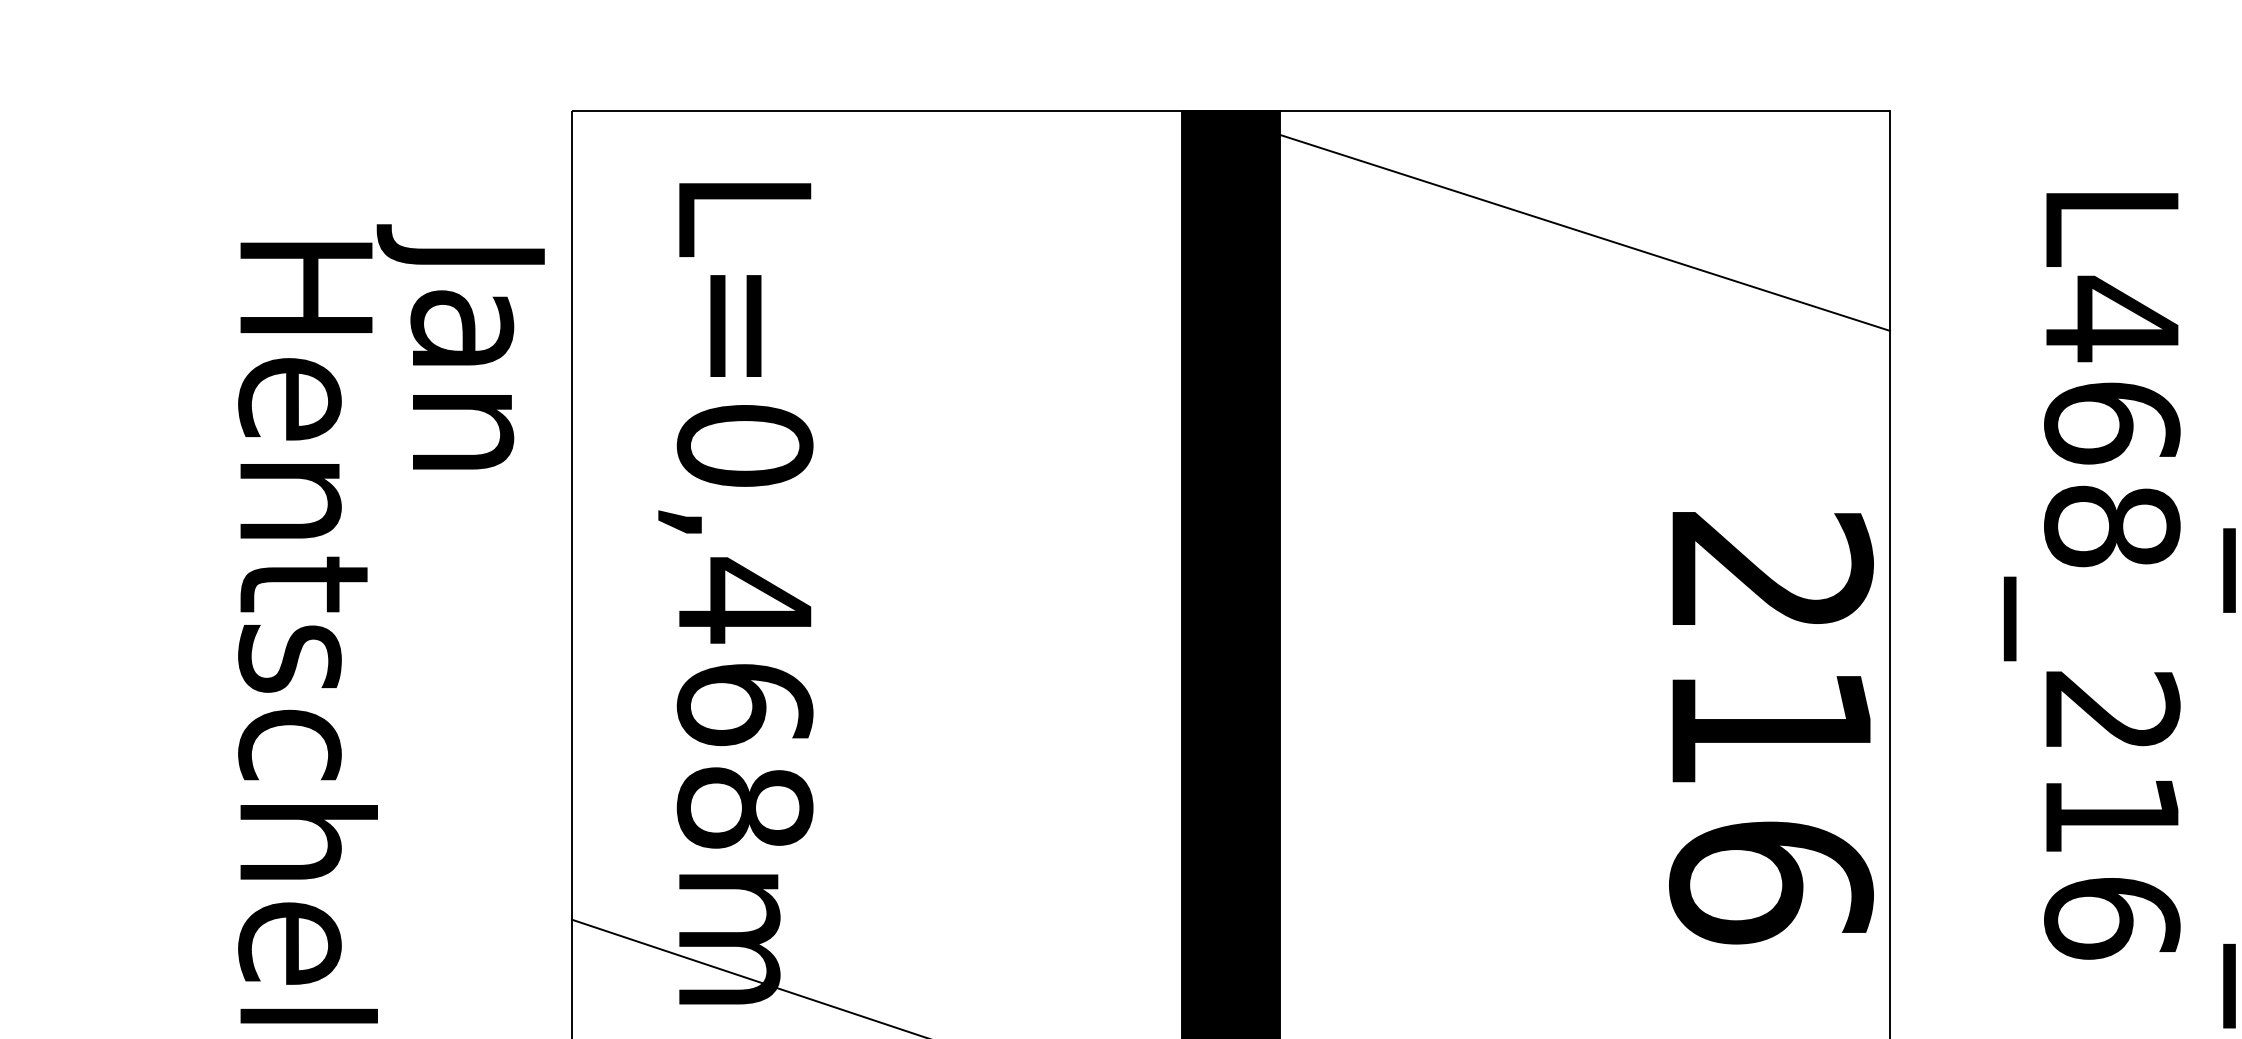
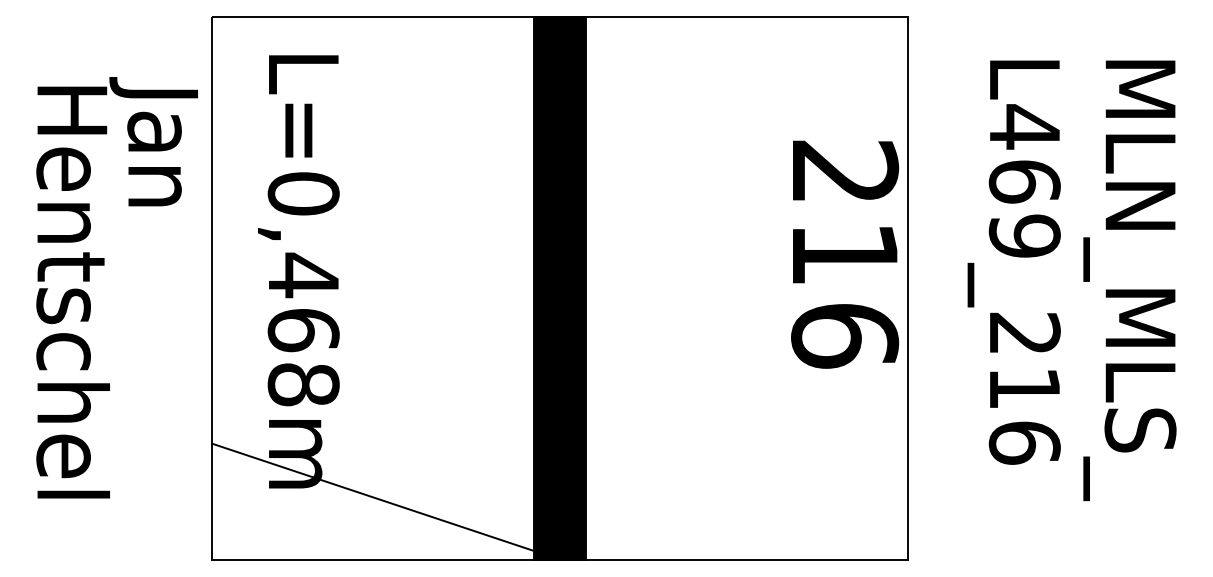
line: (1546, 221) -> (726, 75), removed
text: (2111, 524) -> (1024, 235), L468_216 -> L469_216
text: (1772, 727) -> (845, 254), moved

